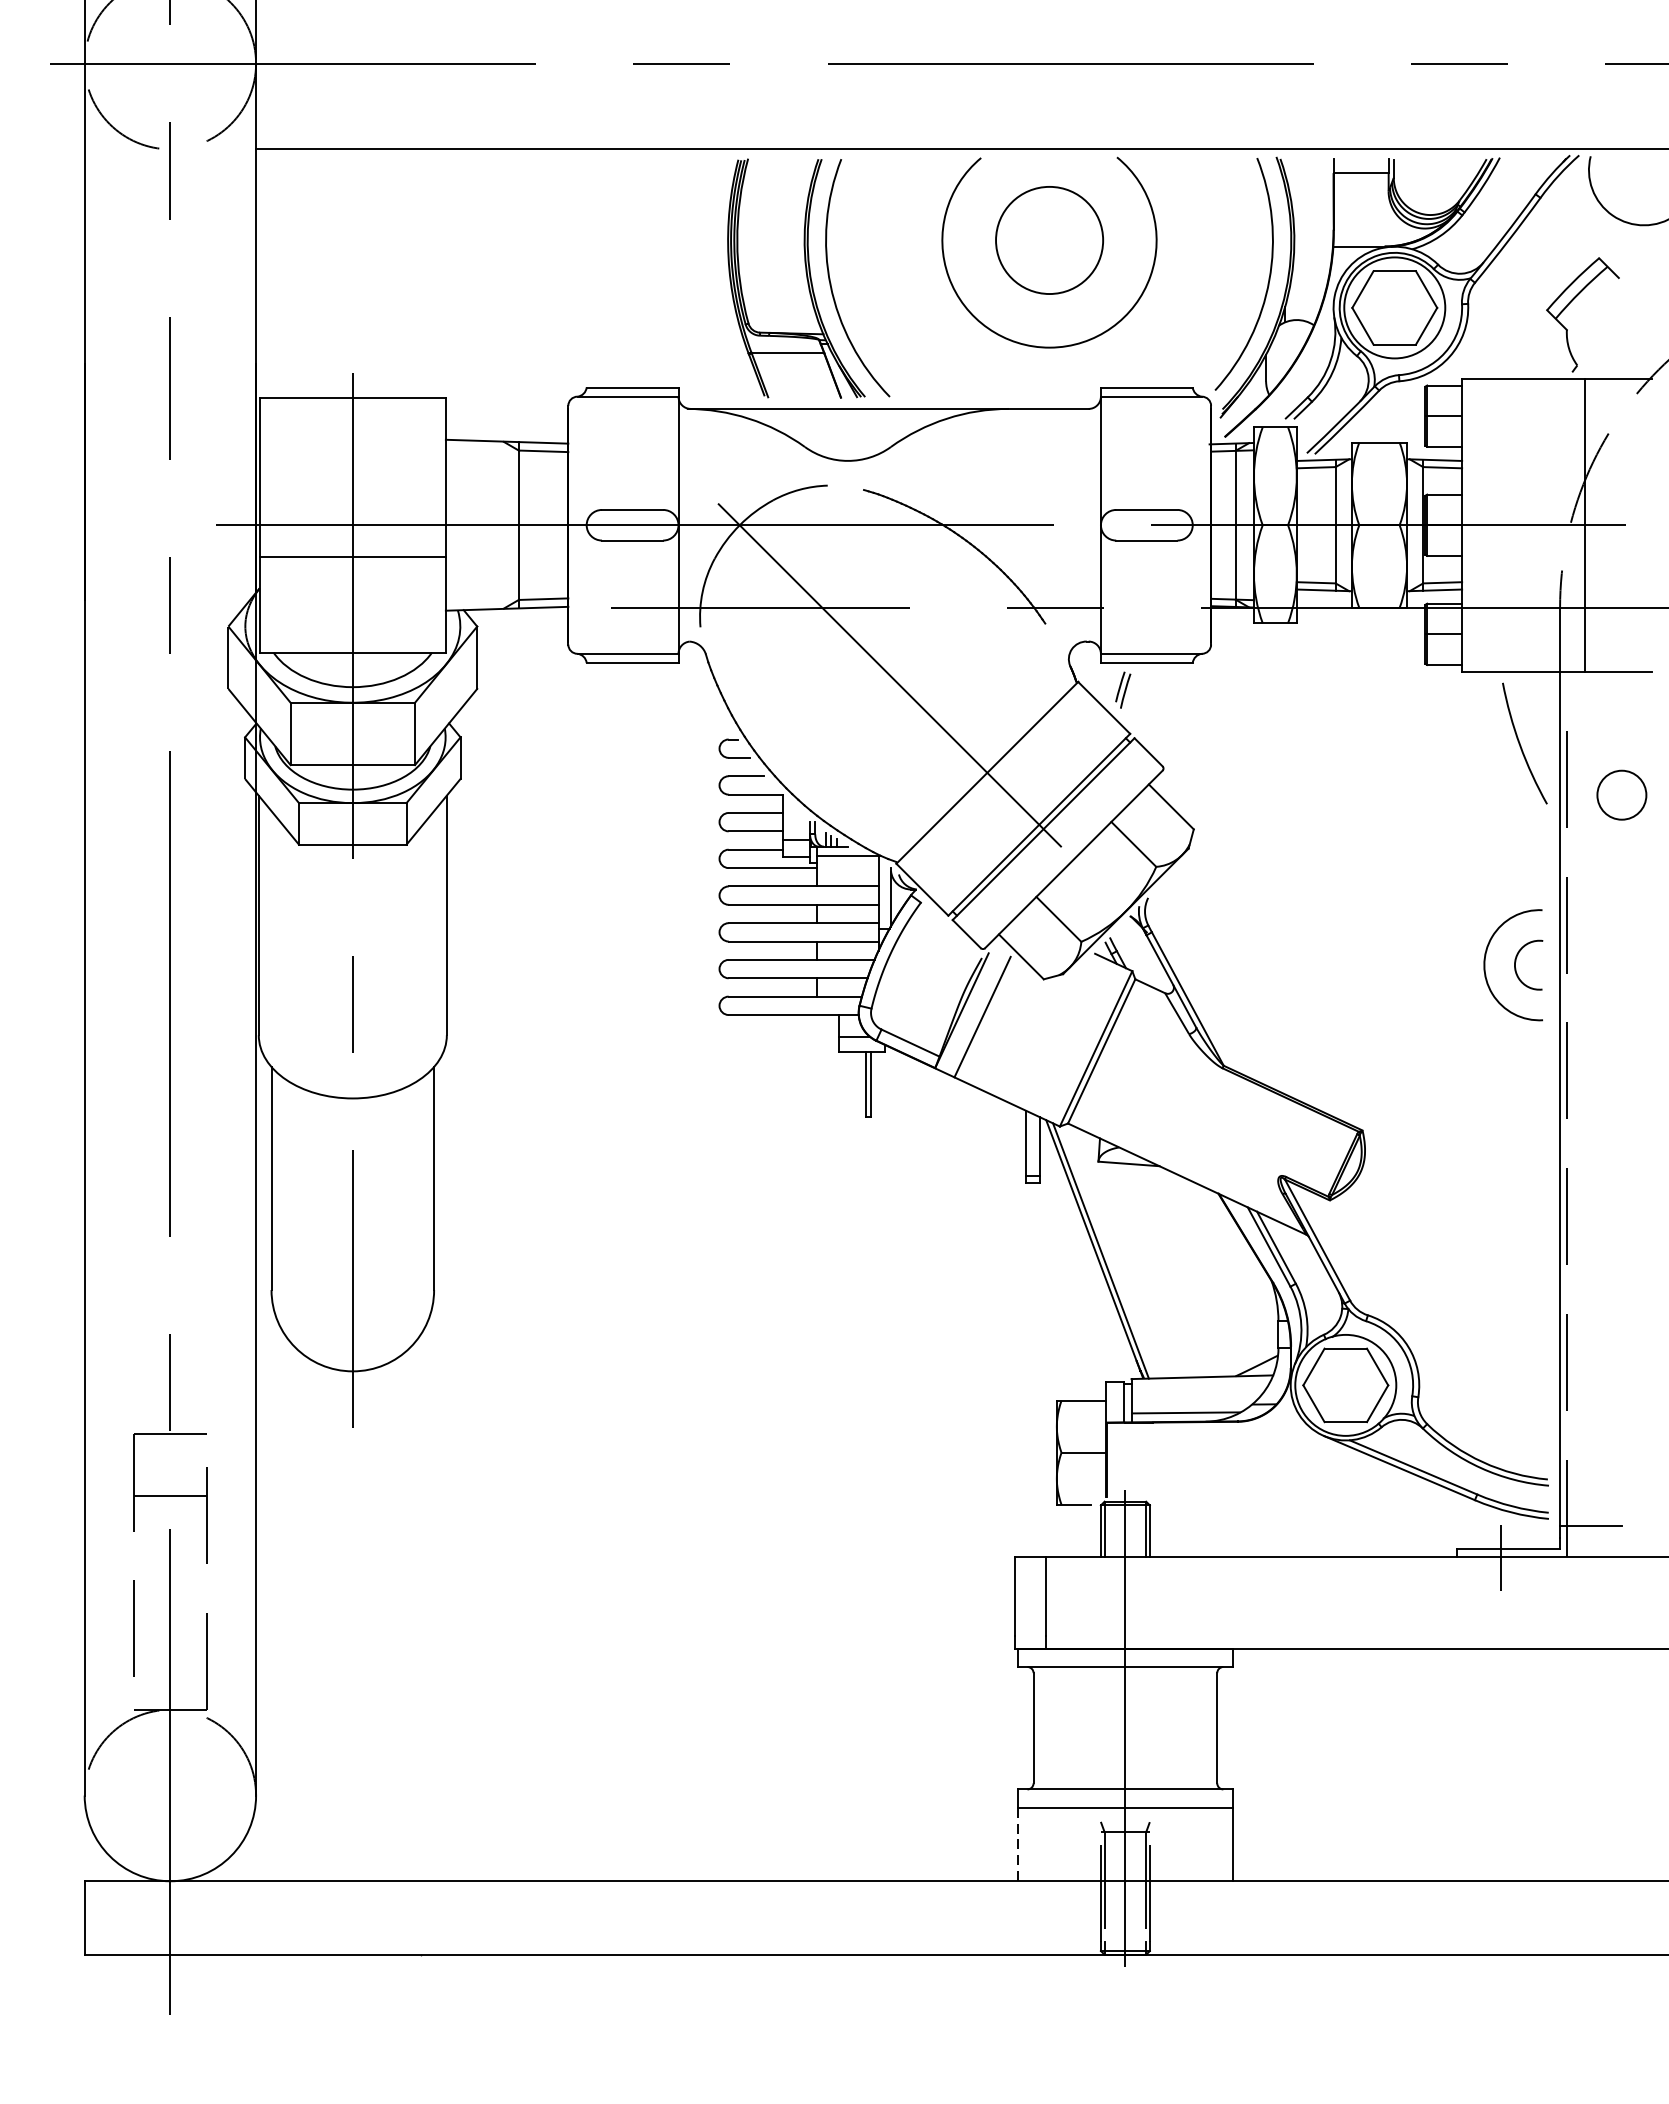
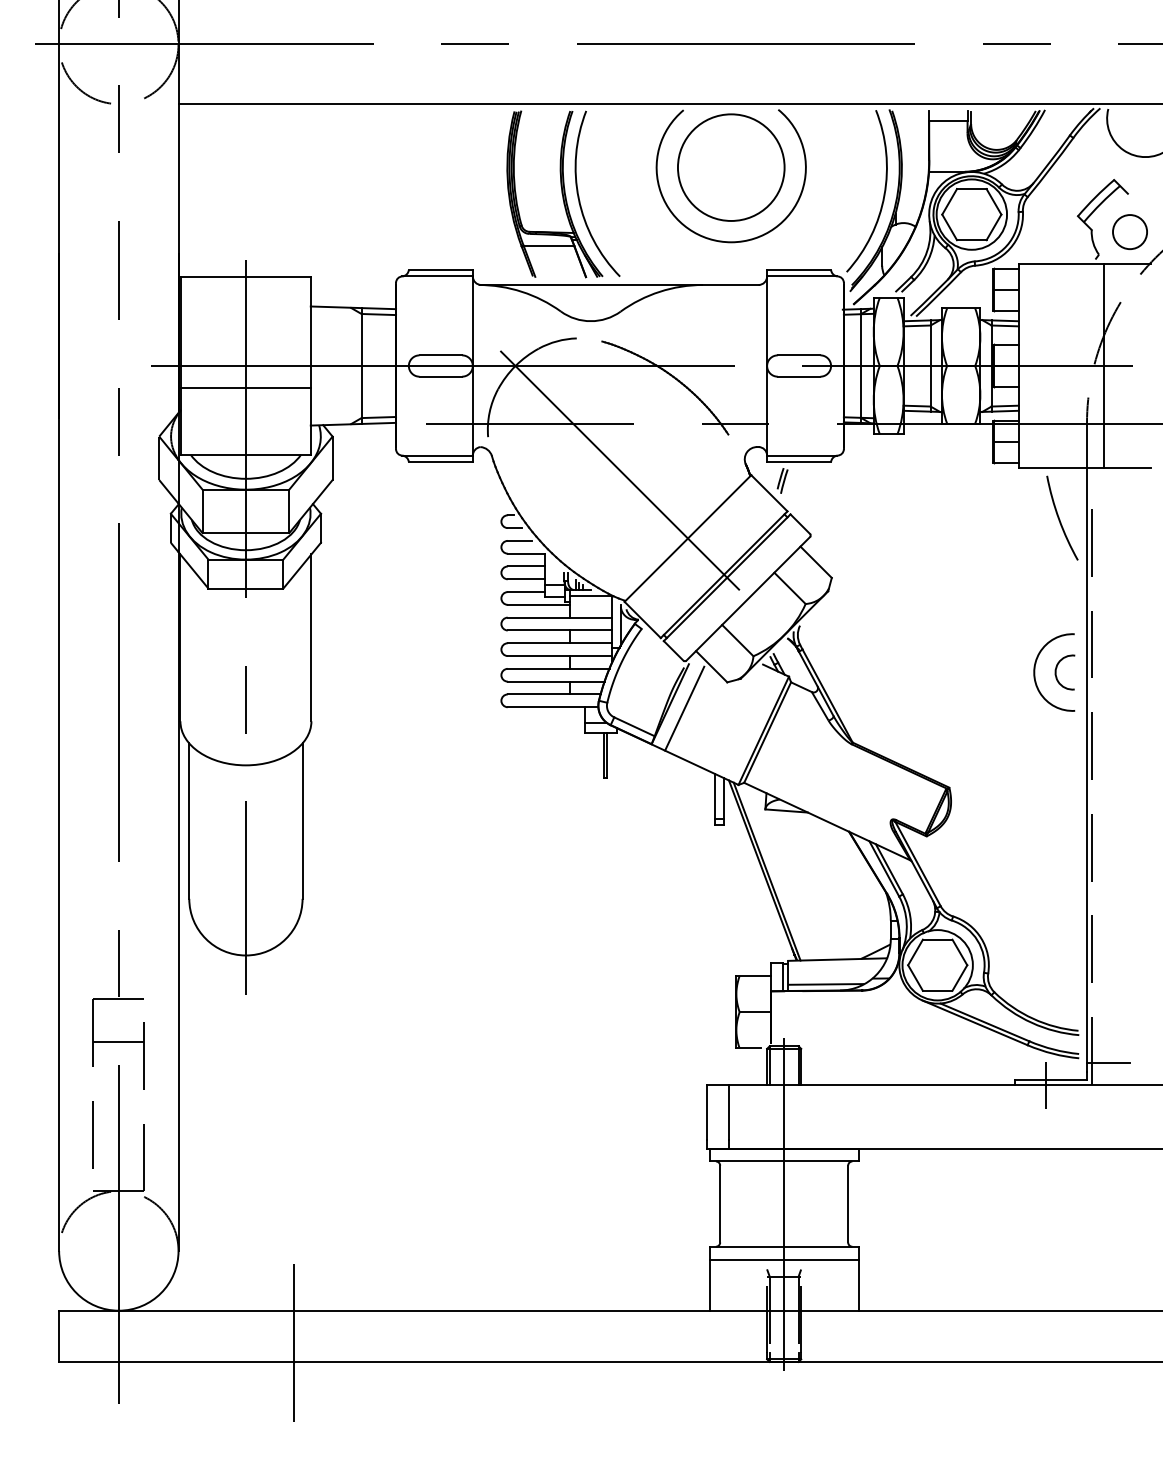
circle: (1049, 240) -> (731, 167), size x1.43
circle: (1621, 794) -> (1129, 231), moved
line: (1018, 1845) -> (709, 1285), dashed -> solid
line: (421, 1928) -> (293, 1343), added

